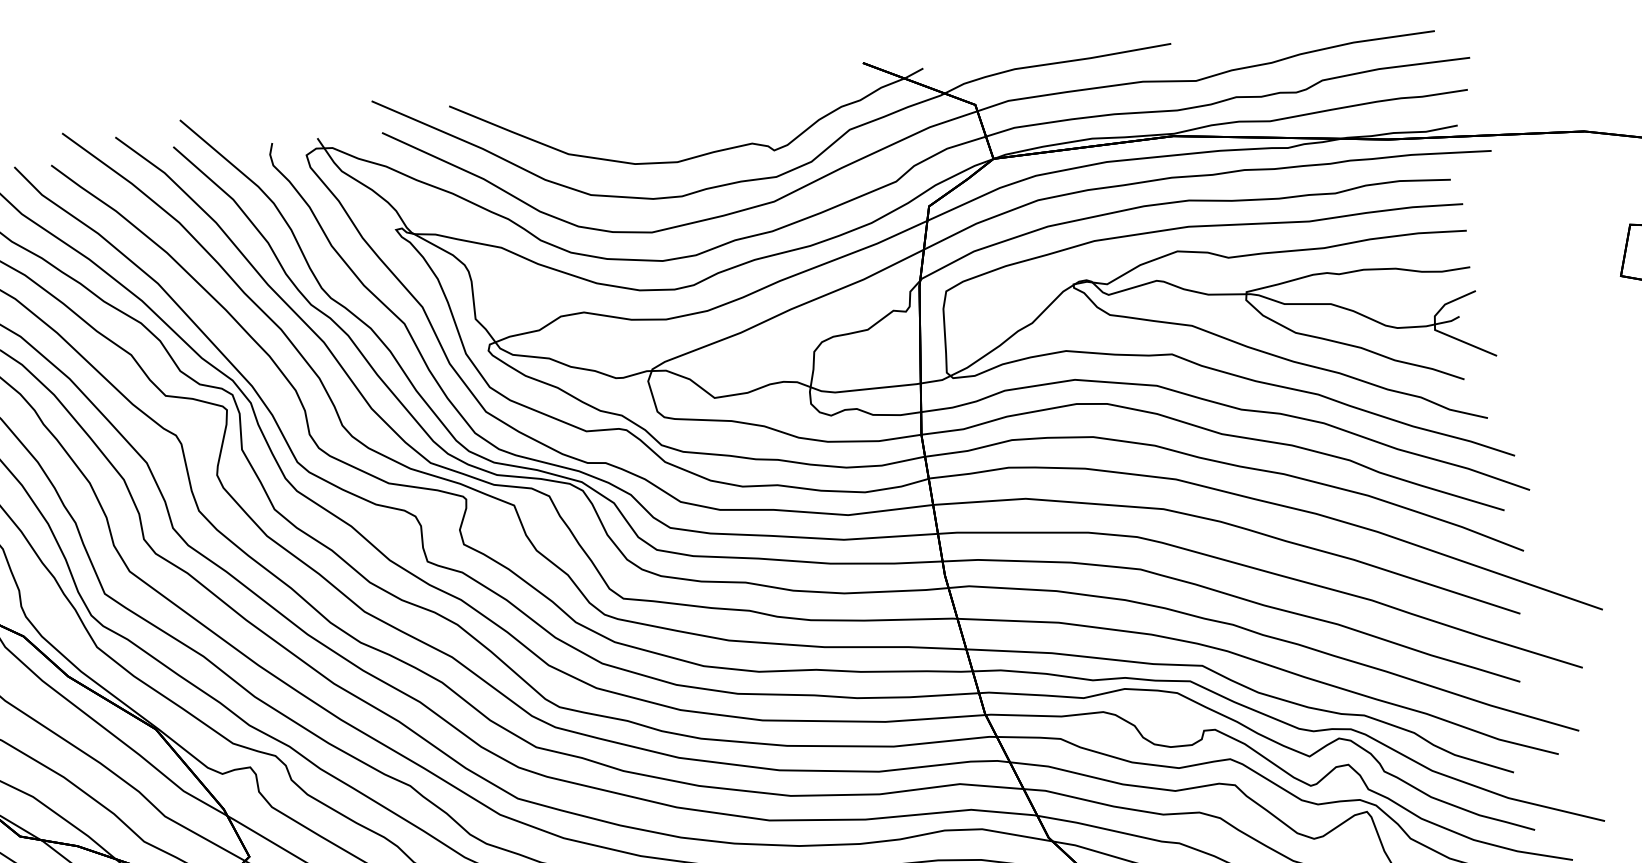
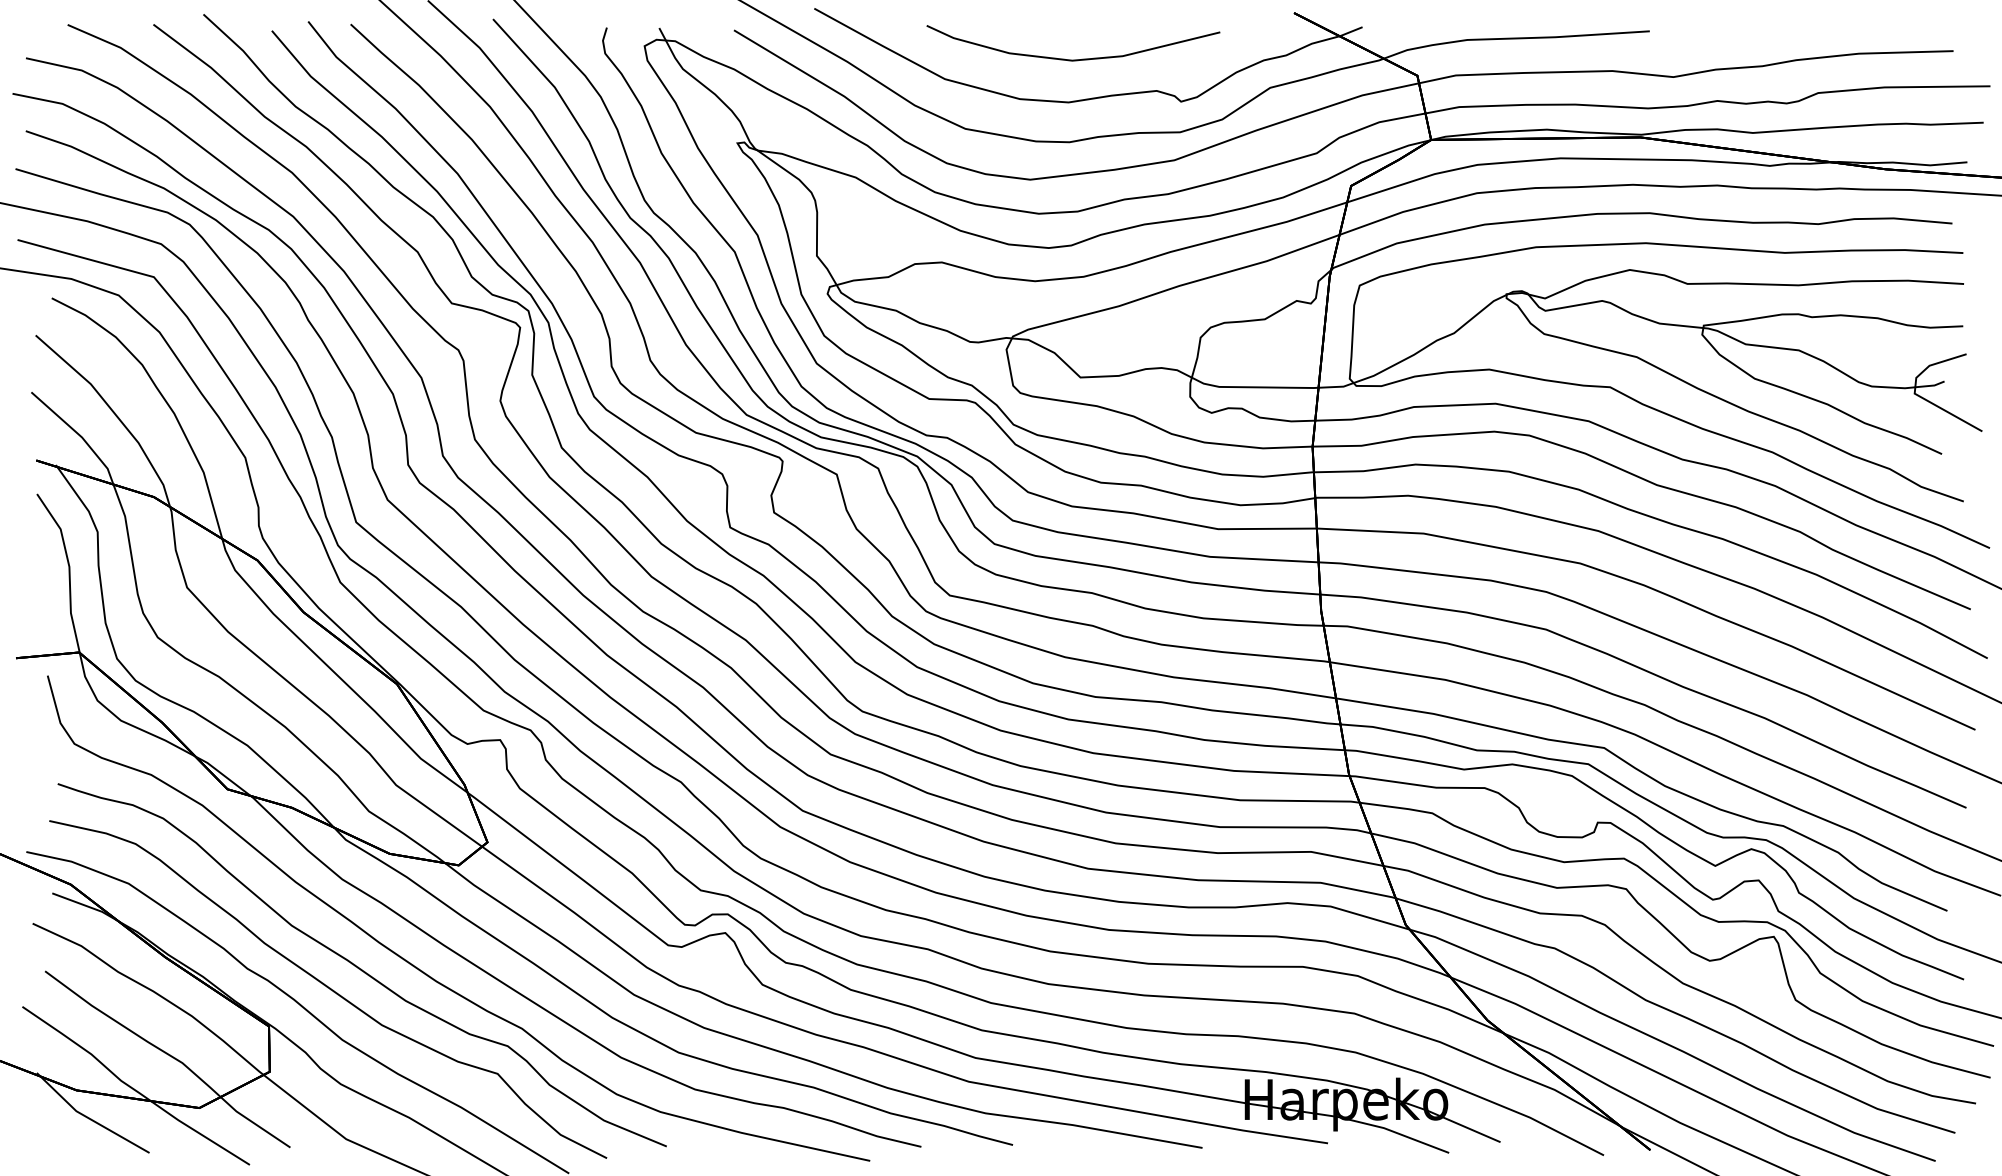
curve: (677, 124) -> (1073, 59), added

